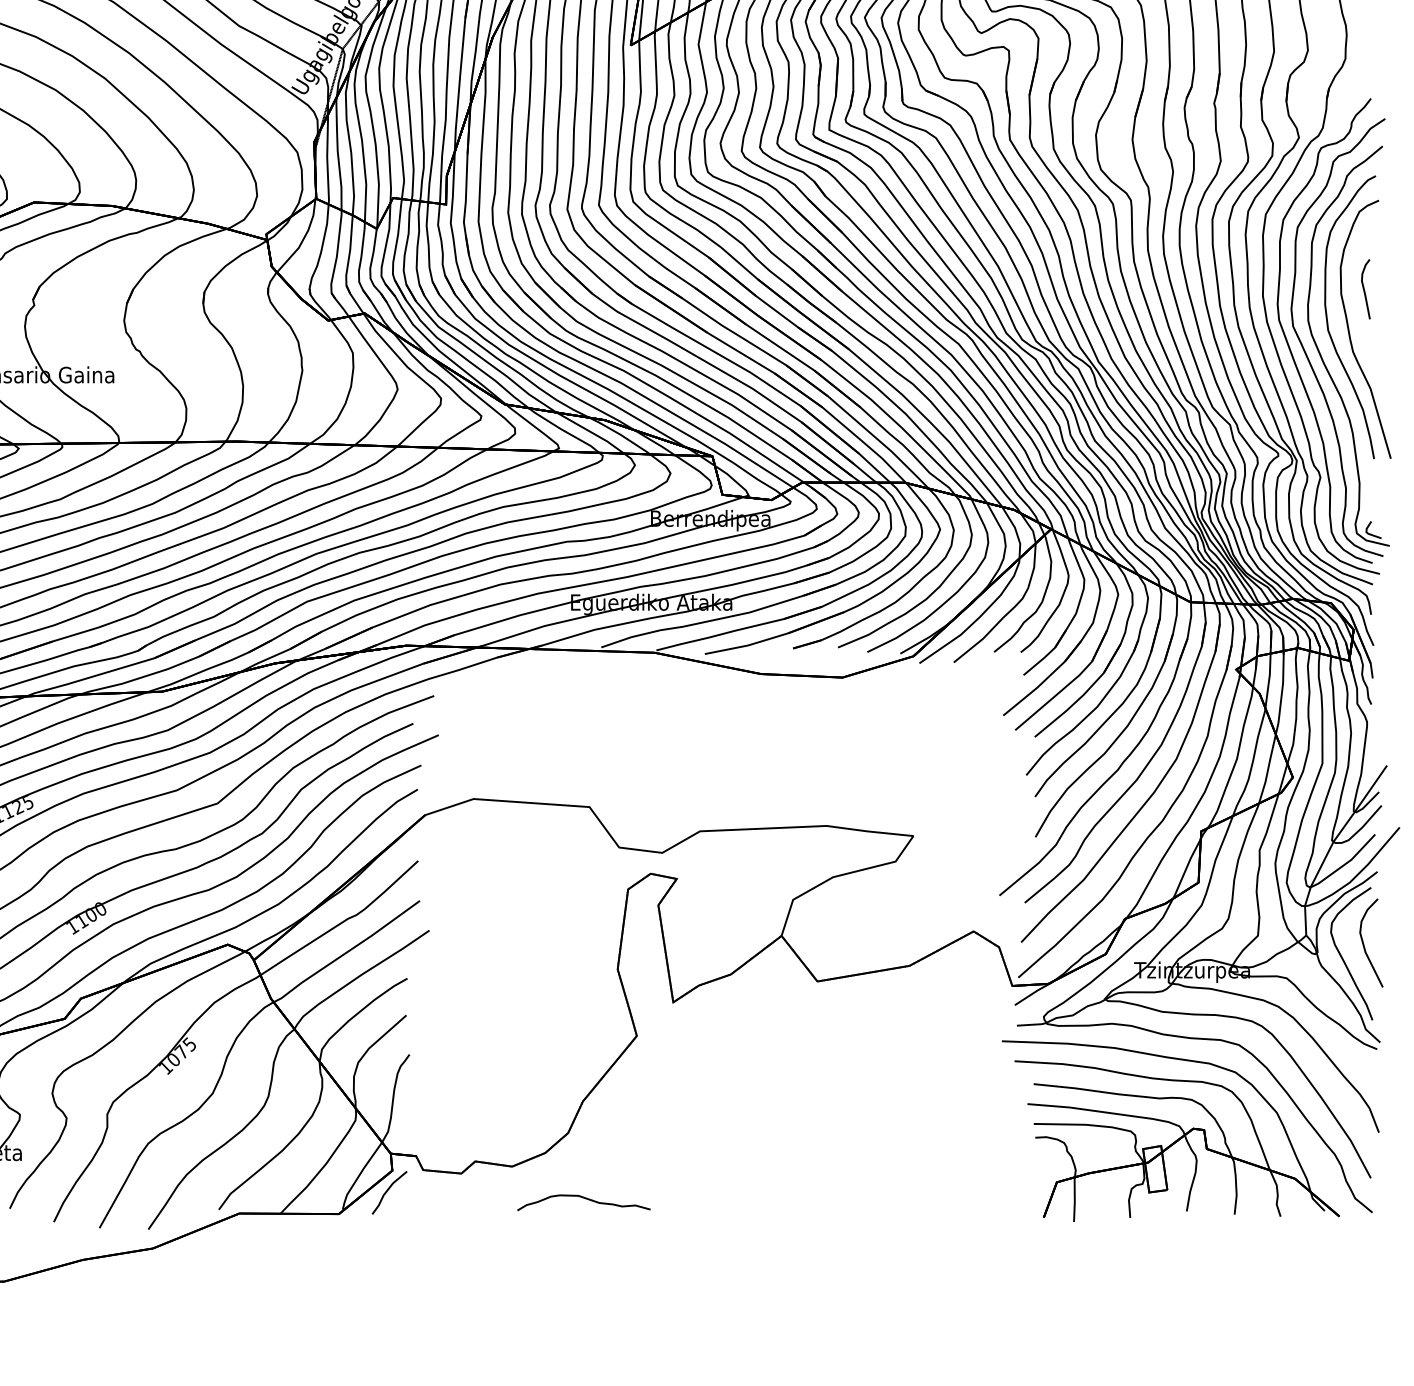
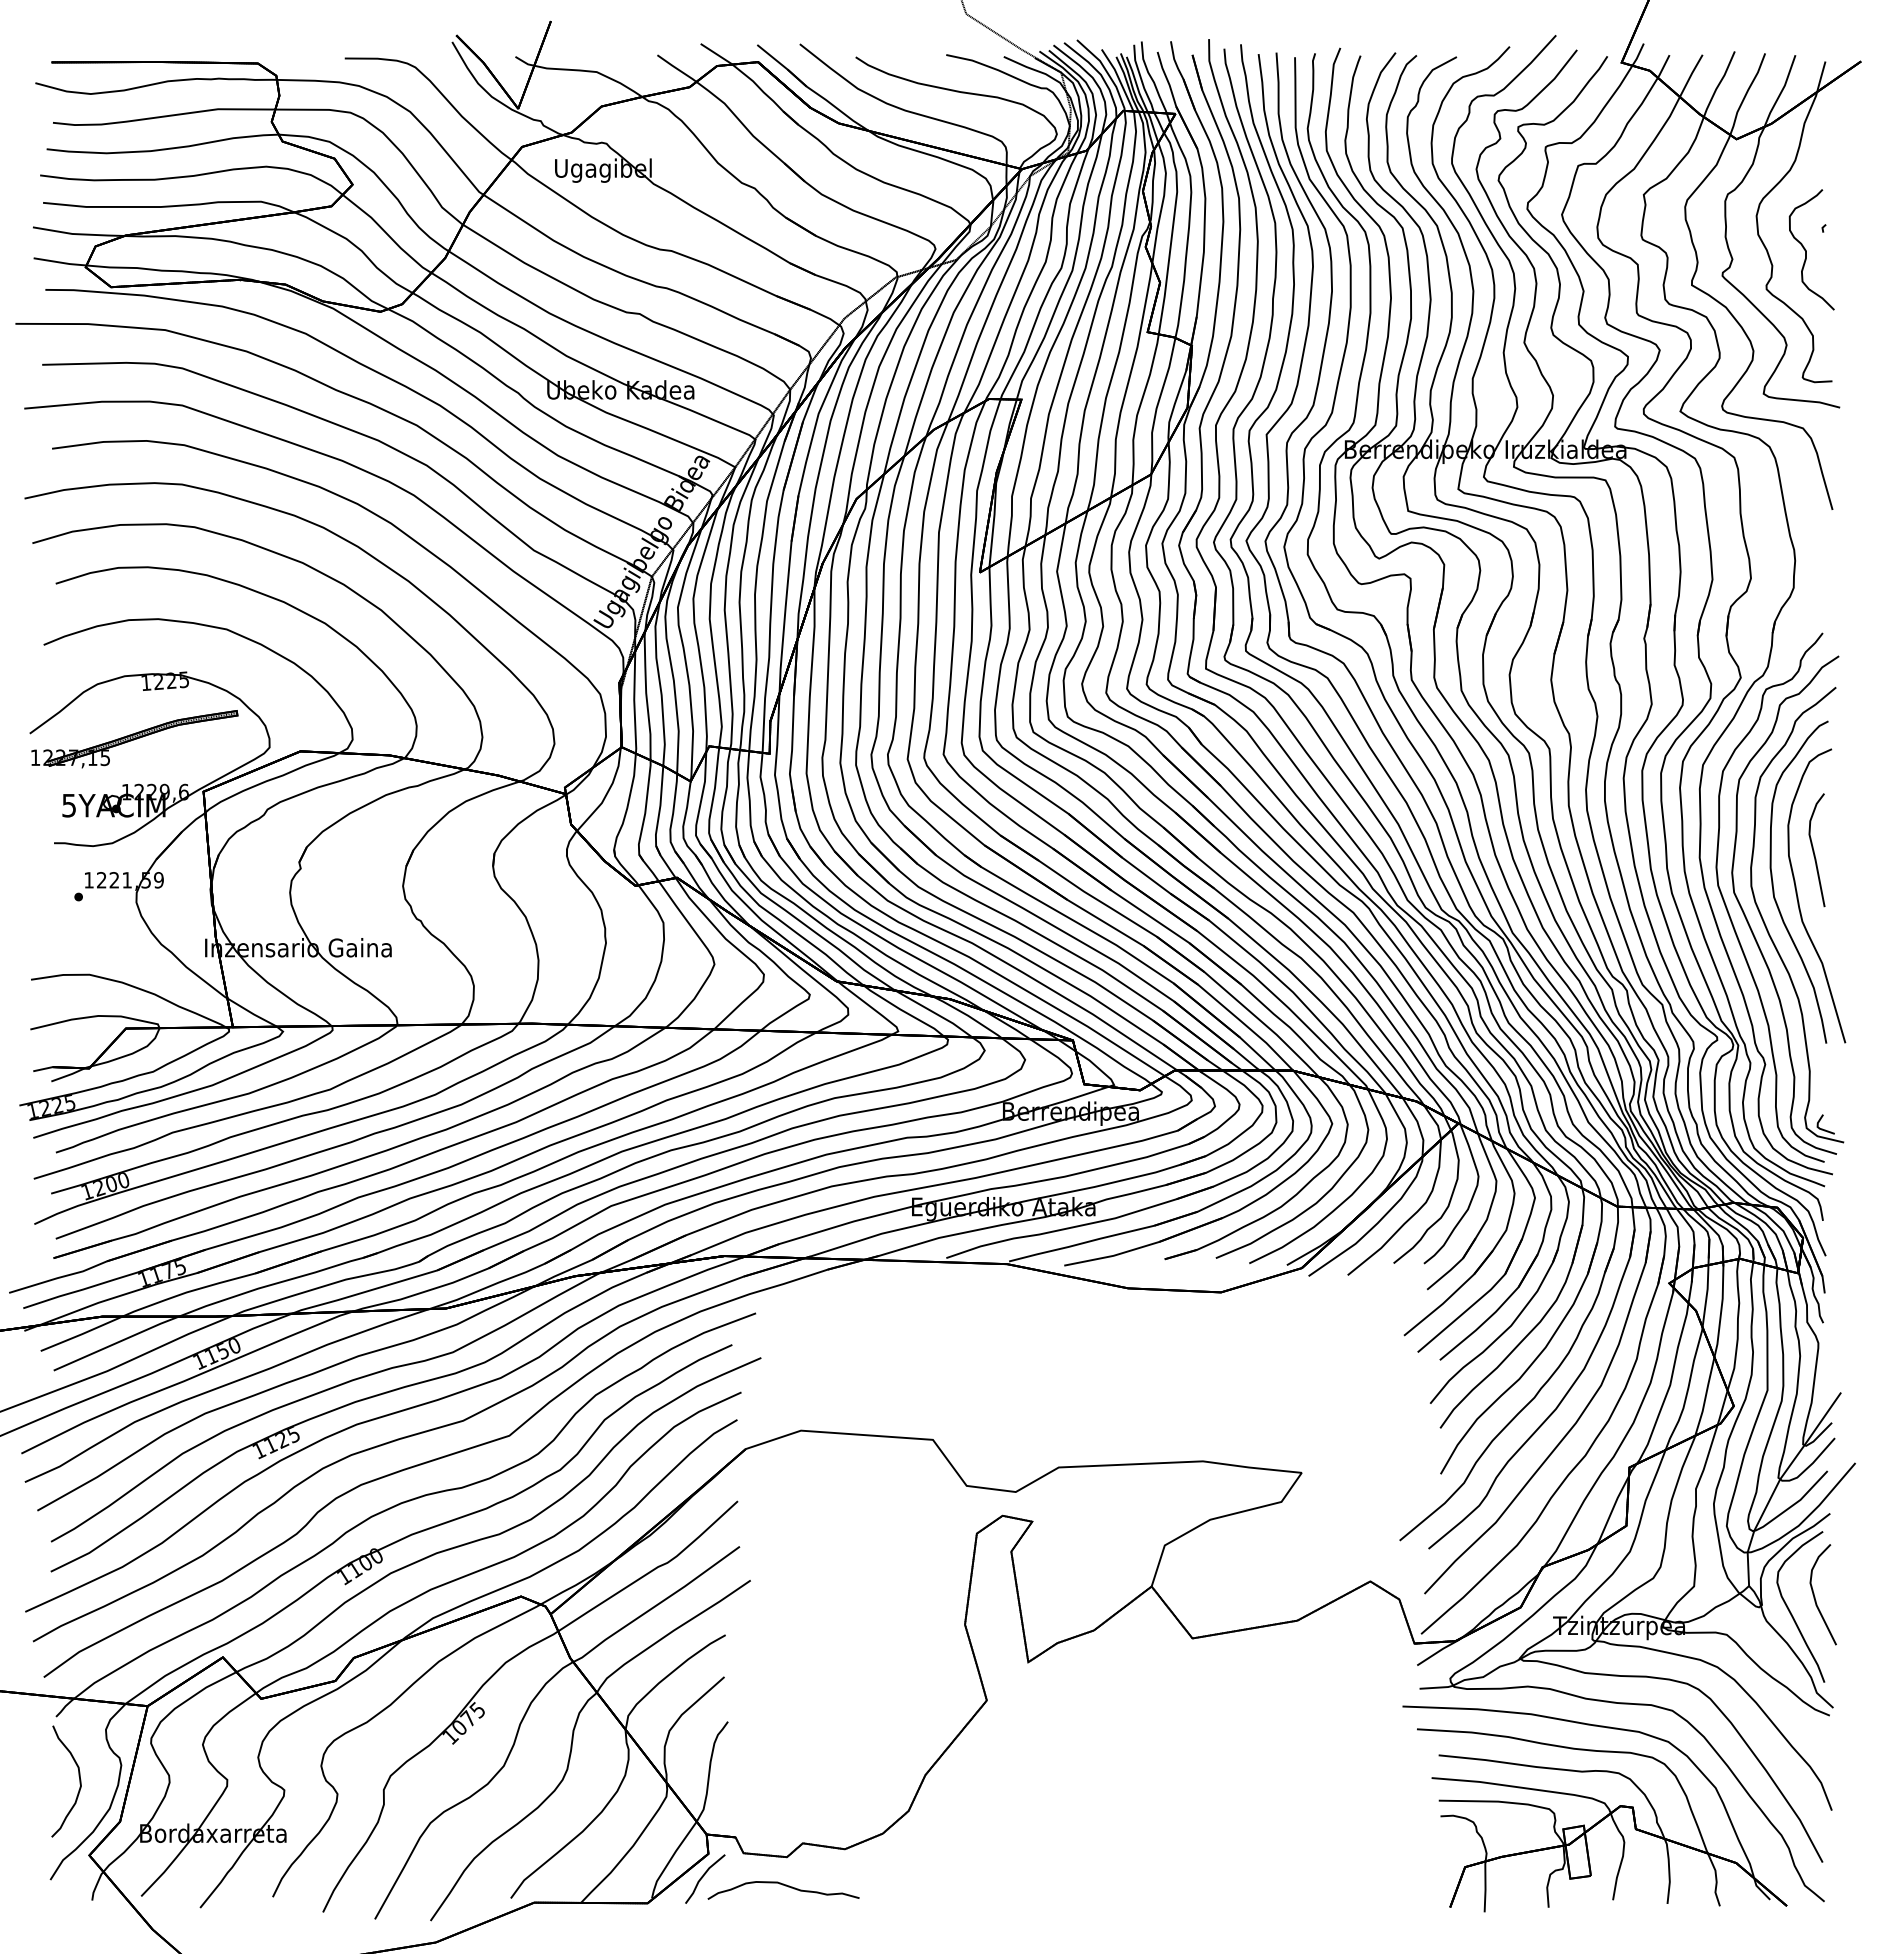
part: (1365, 289) -> (1816, 850), size x1.67
curve: (585, 1199) -> (785, 1886), moved

